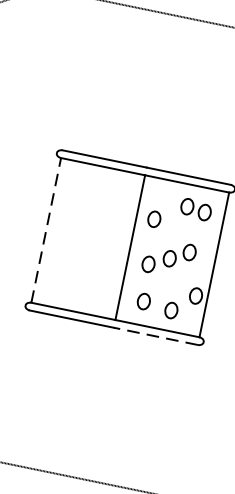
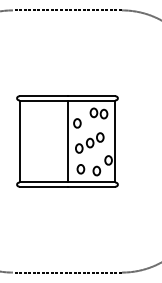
line: (45, 230) -> (19, 141), dashed -> solid
line: (156, 335) -> (91, 186), dashed -> solid

